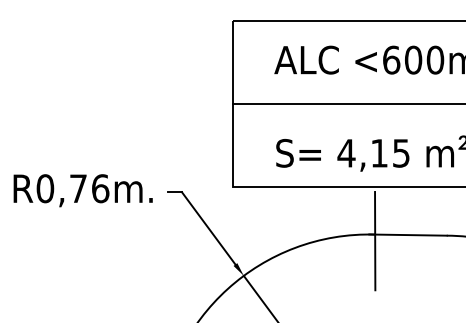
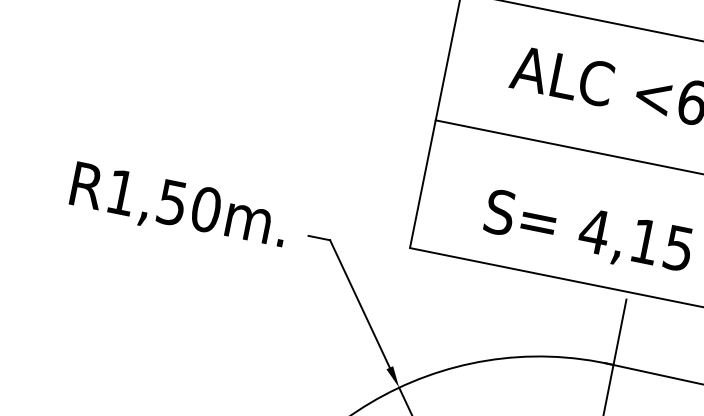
text: (72, 188) -> (163, 200), R0,76m. -> R1,50m.

